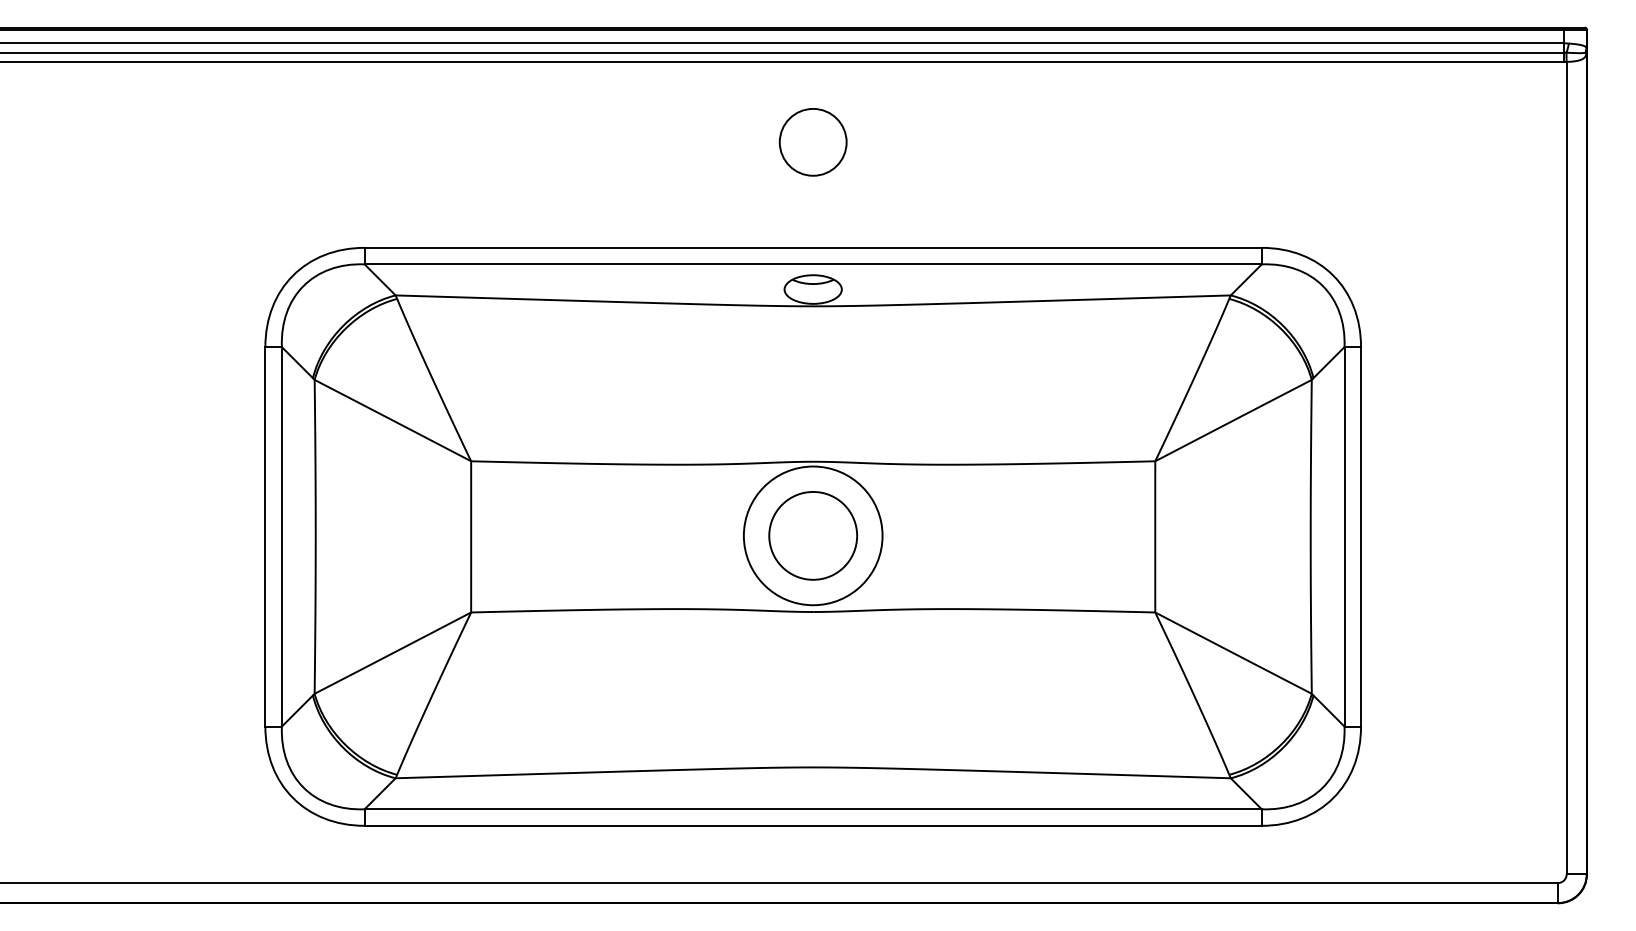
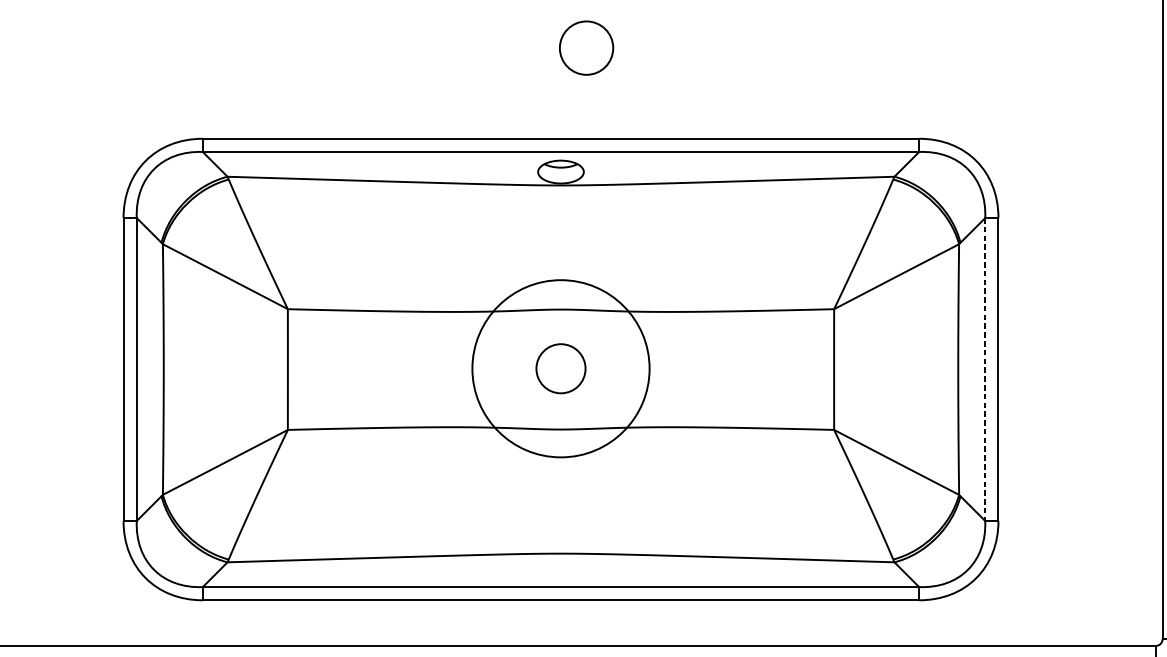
circle: (812, 142) -> (585, 48), moved
circle: (812, 535) -> (560, 368), size x1.6
circle: (813, 535) -> (561, 368), size x0.7
line: (1344, 536) -> (985, 369), solid -> dashed

